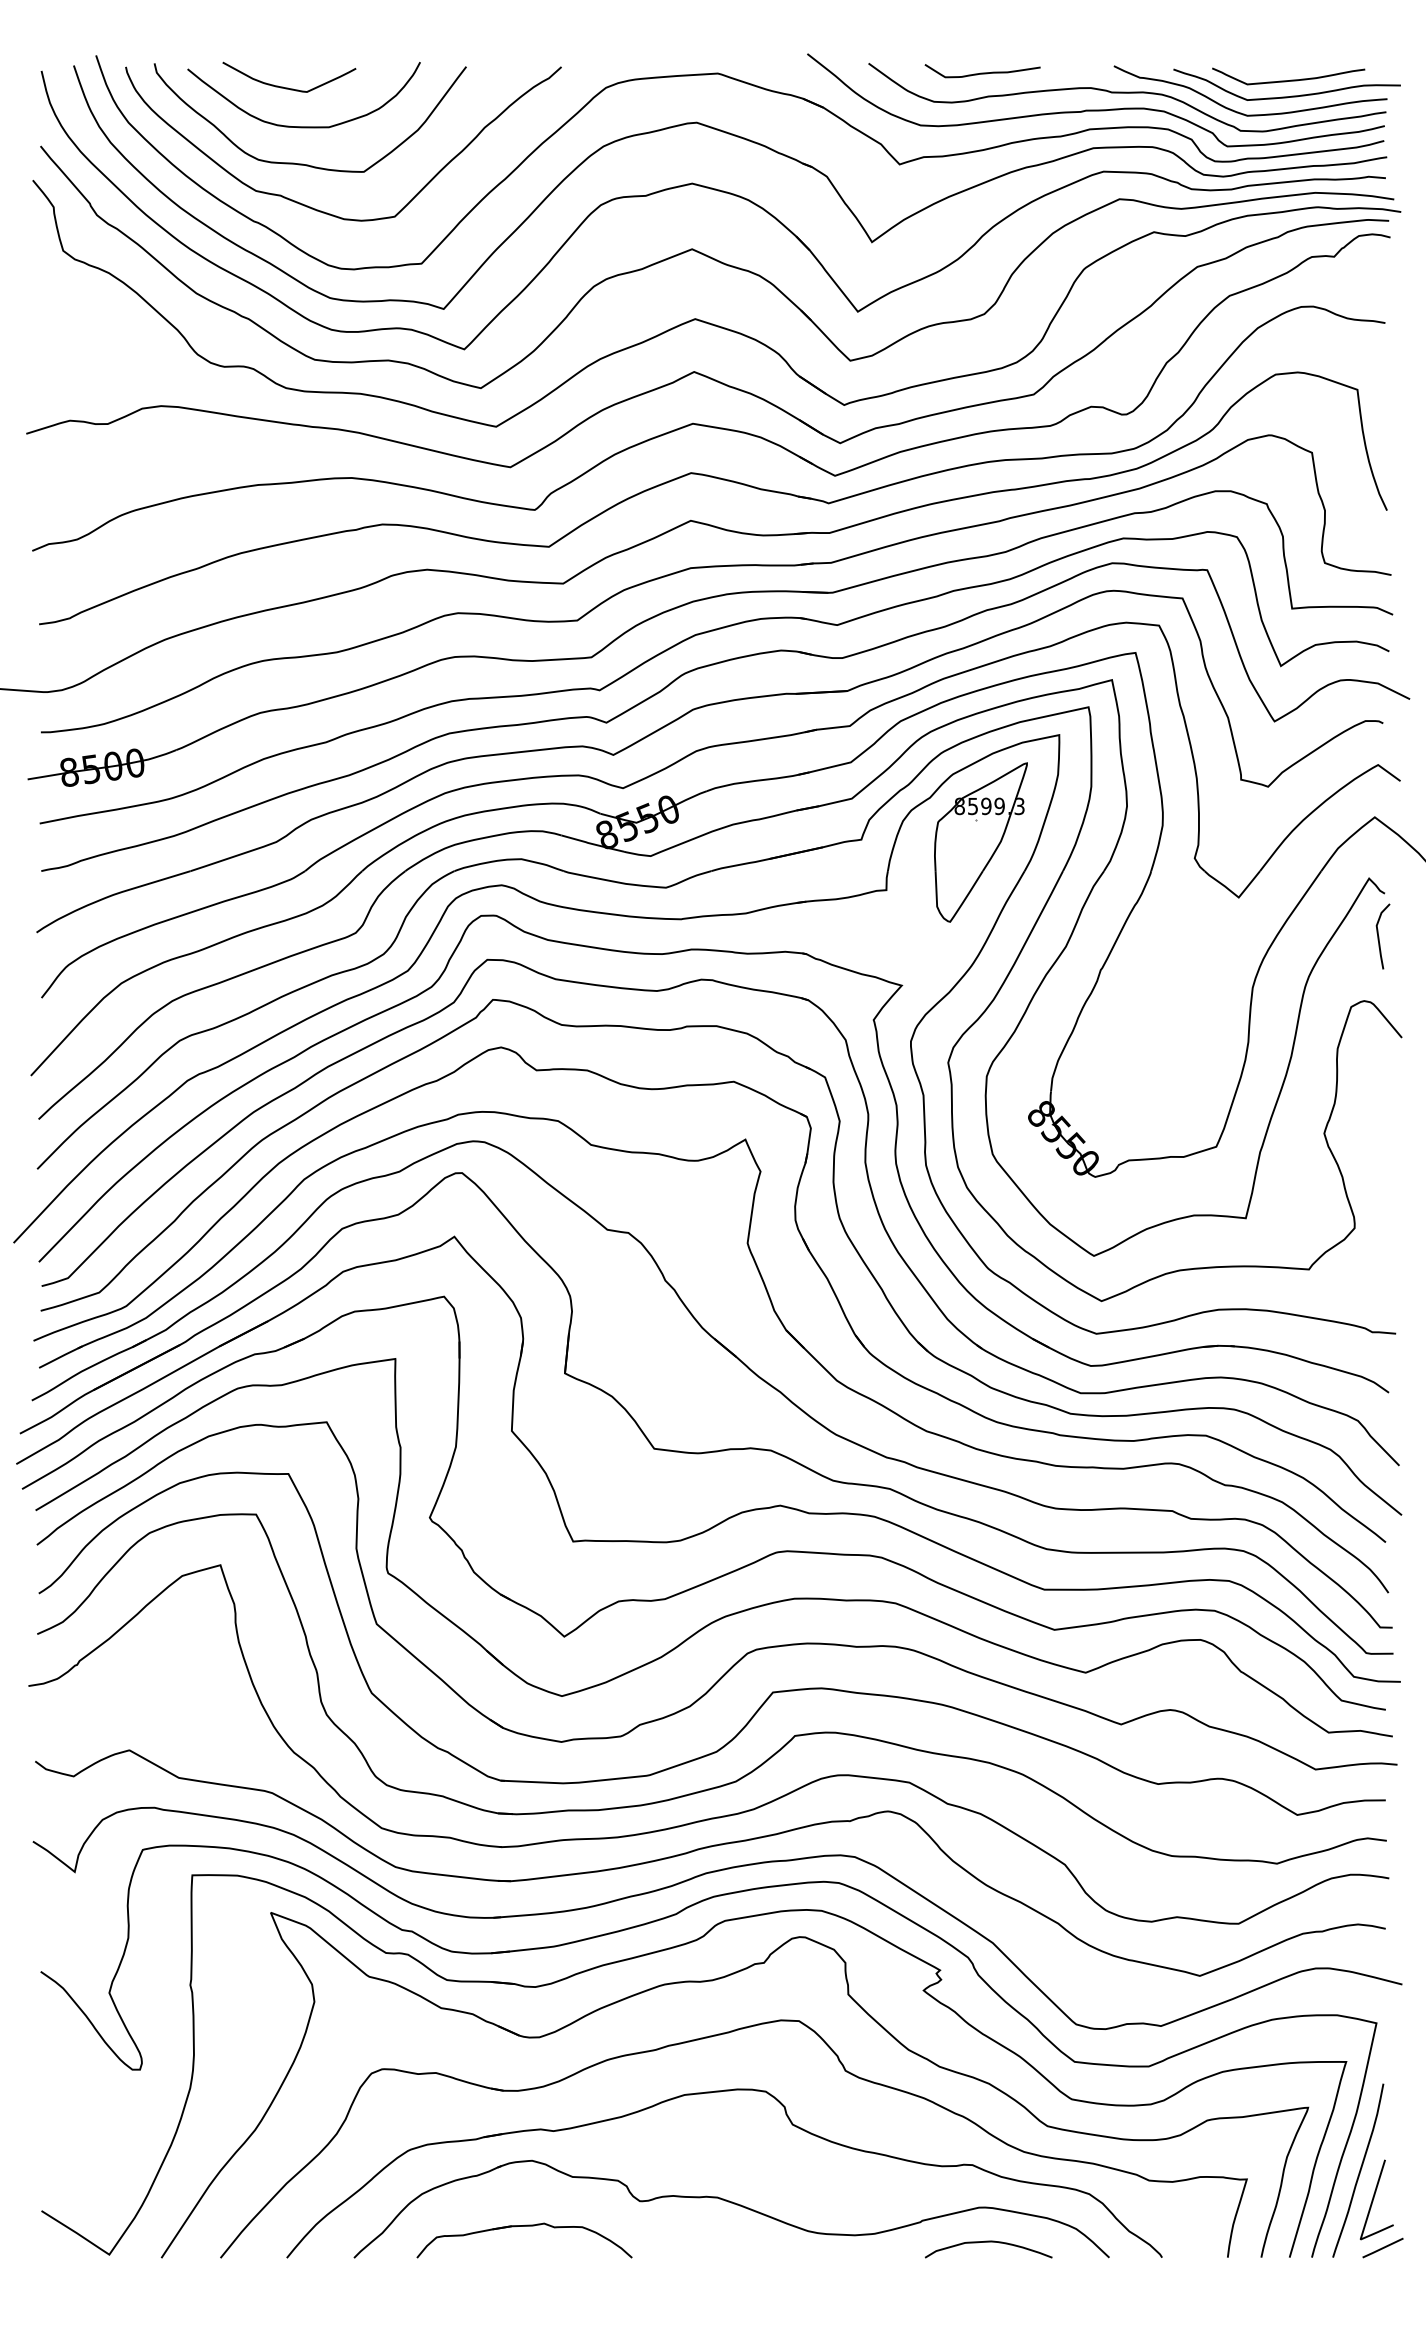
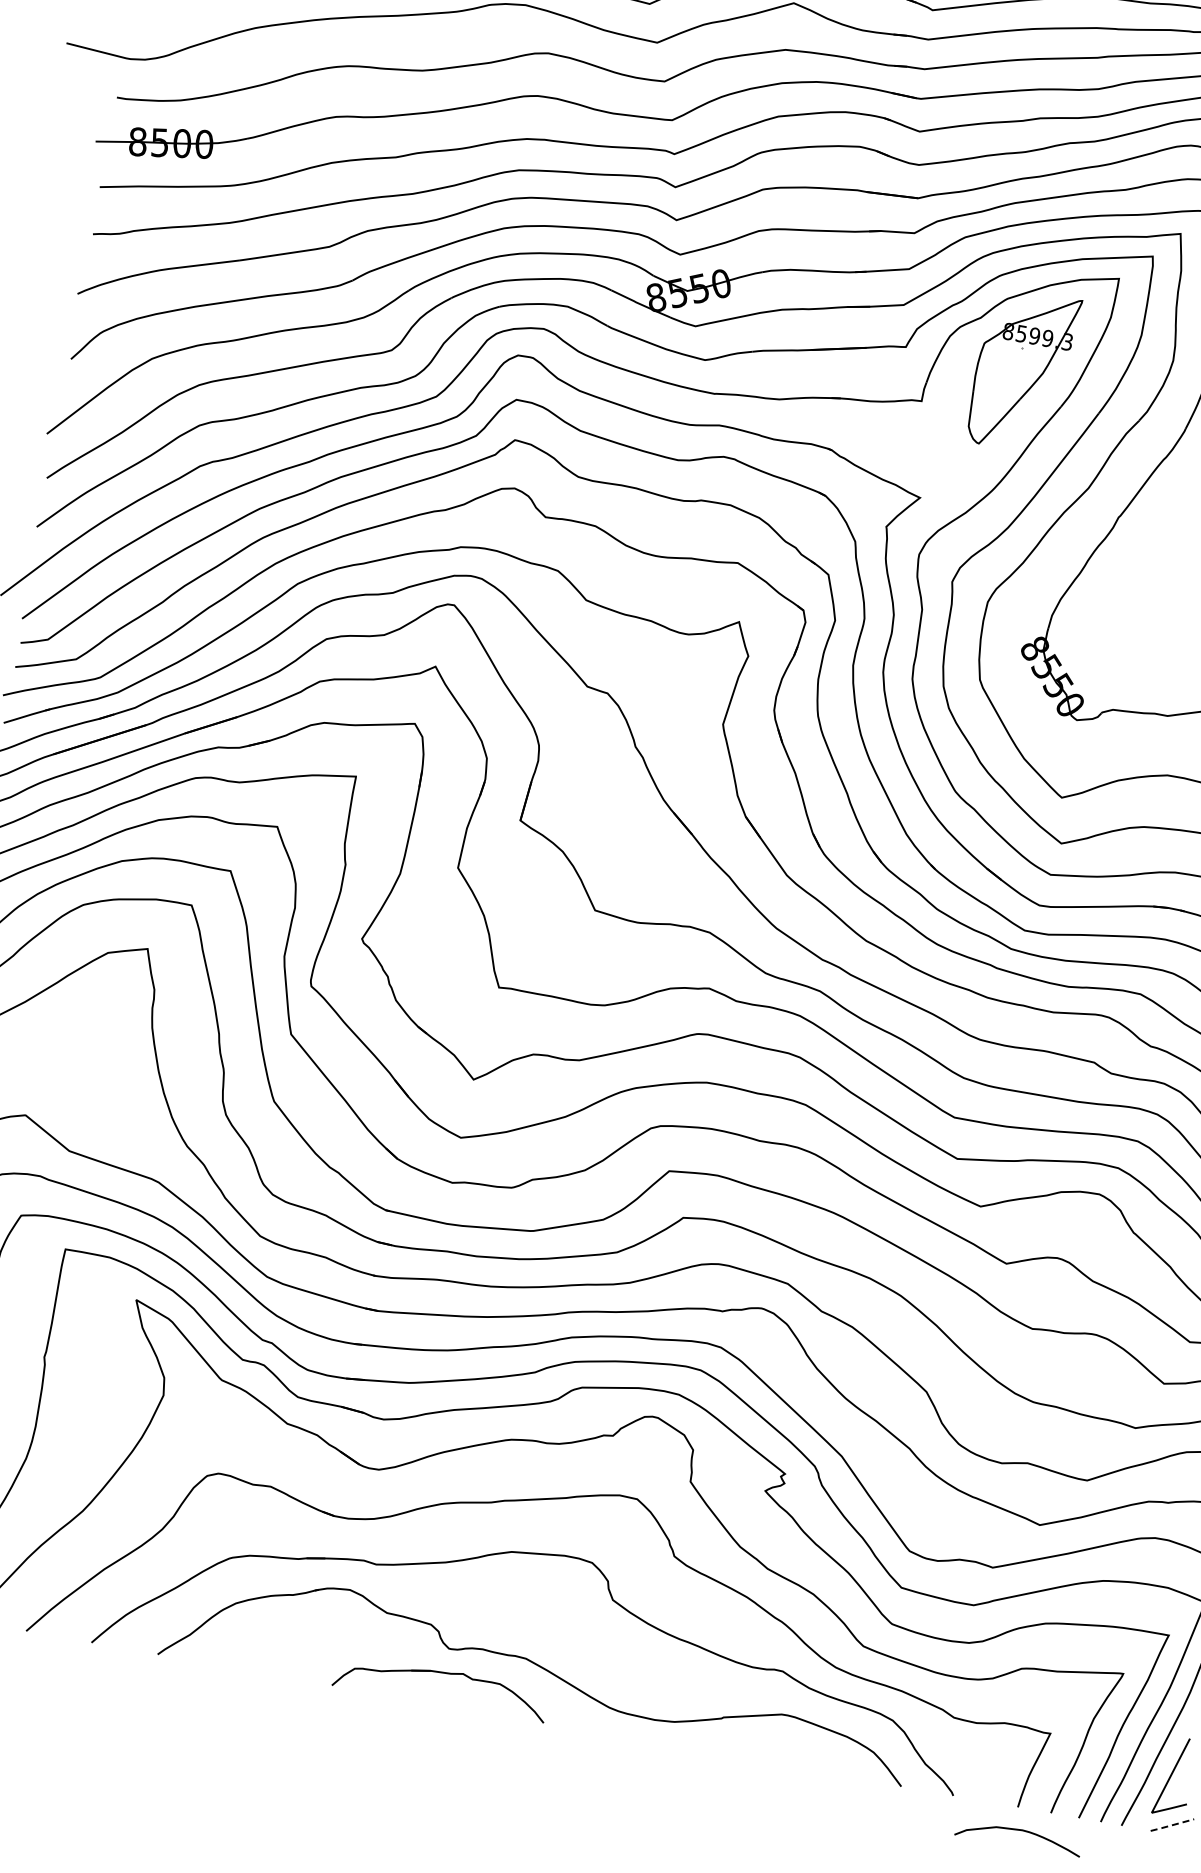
part: (524, 2226) -> (443, 1673), moved
curve: (988, 2242) -> (1019, 1830), moved
line: (1382, 2248) -> (1171, 1825), solid -> dashed

